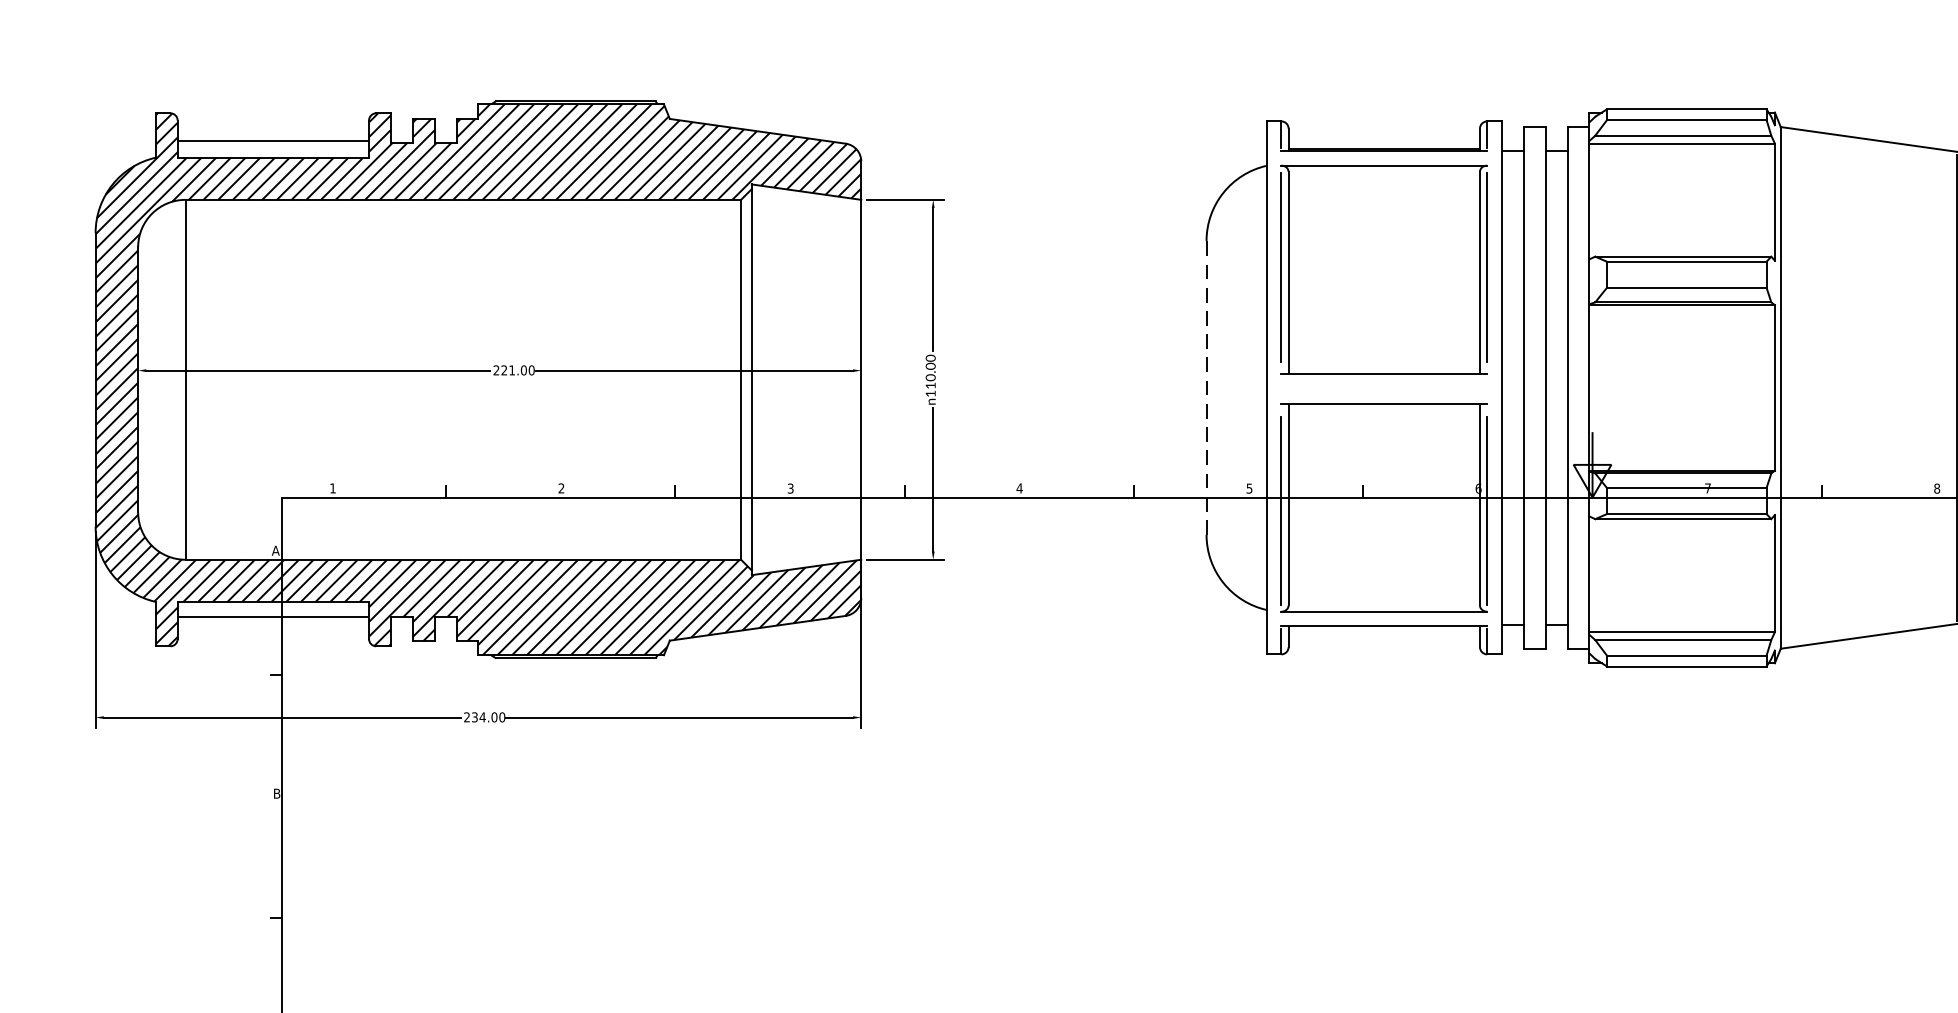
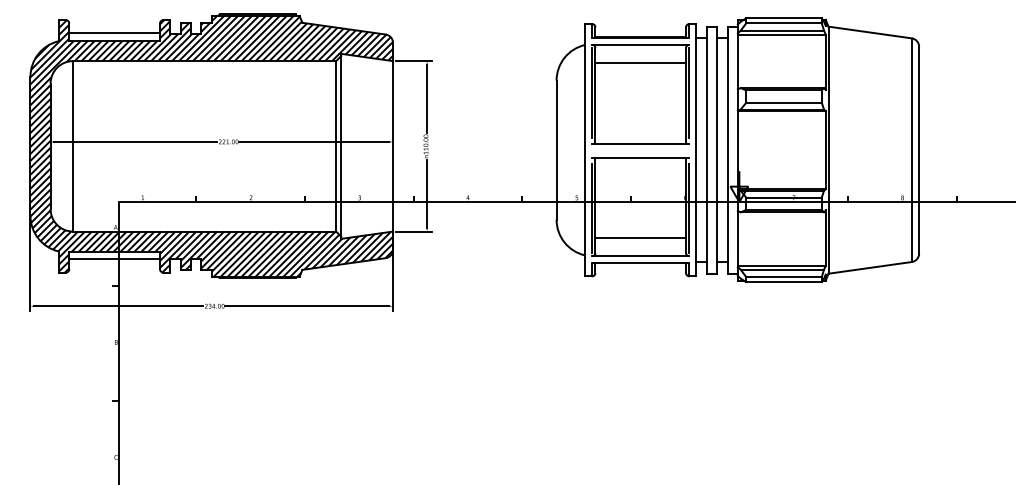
line: (1383, 204) -> (640, 63), added
line: (1206, 388) -> (556, 150), dashed -> solid
line: (1383, 572) -> (640, 237), added

